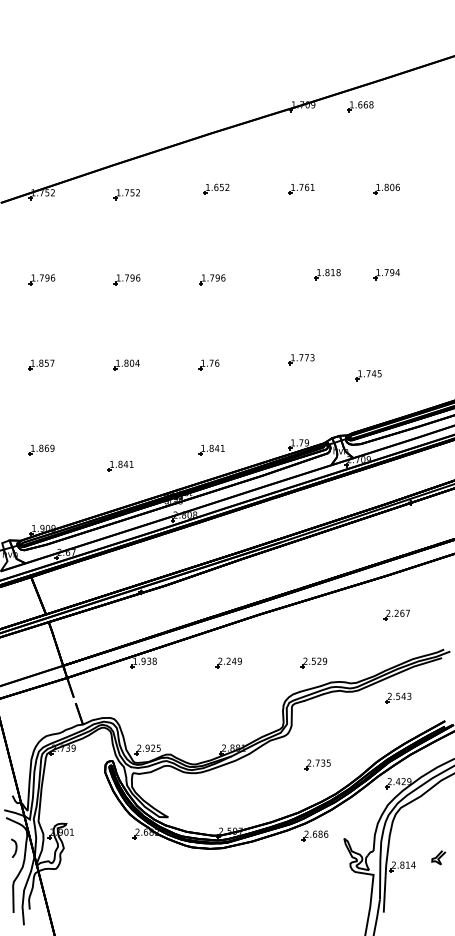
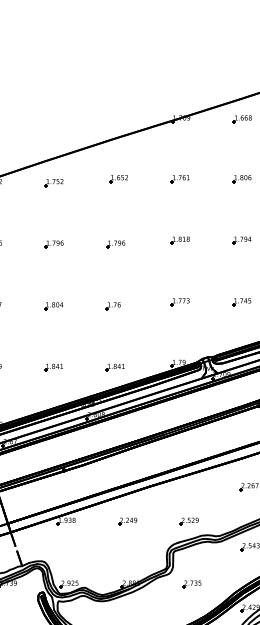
part: (360, 106) -> (242, 119), moved
part: (327, 274) -> (180, 240), moved
part: (368, 375) -> (241, 302), moved
part: (120, 465) -> (53, 367), moved
part: (317, 764) -> (191, 584), moved

